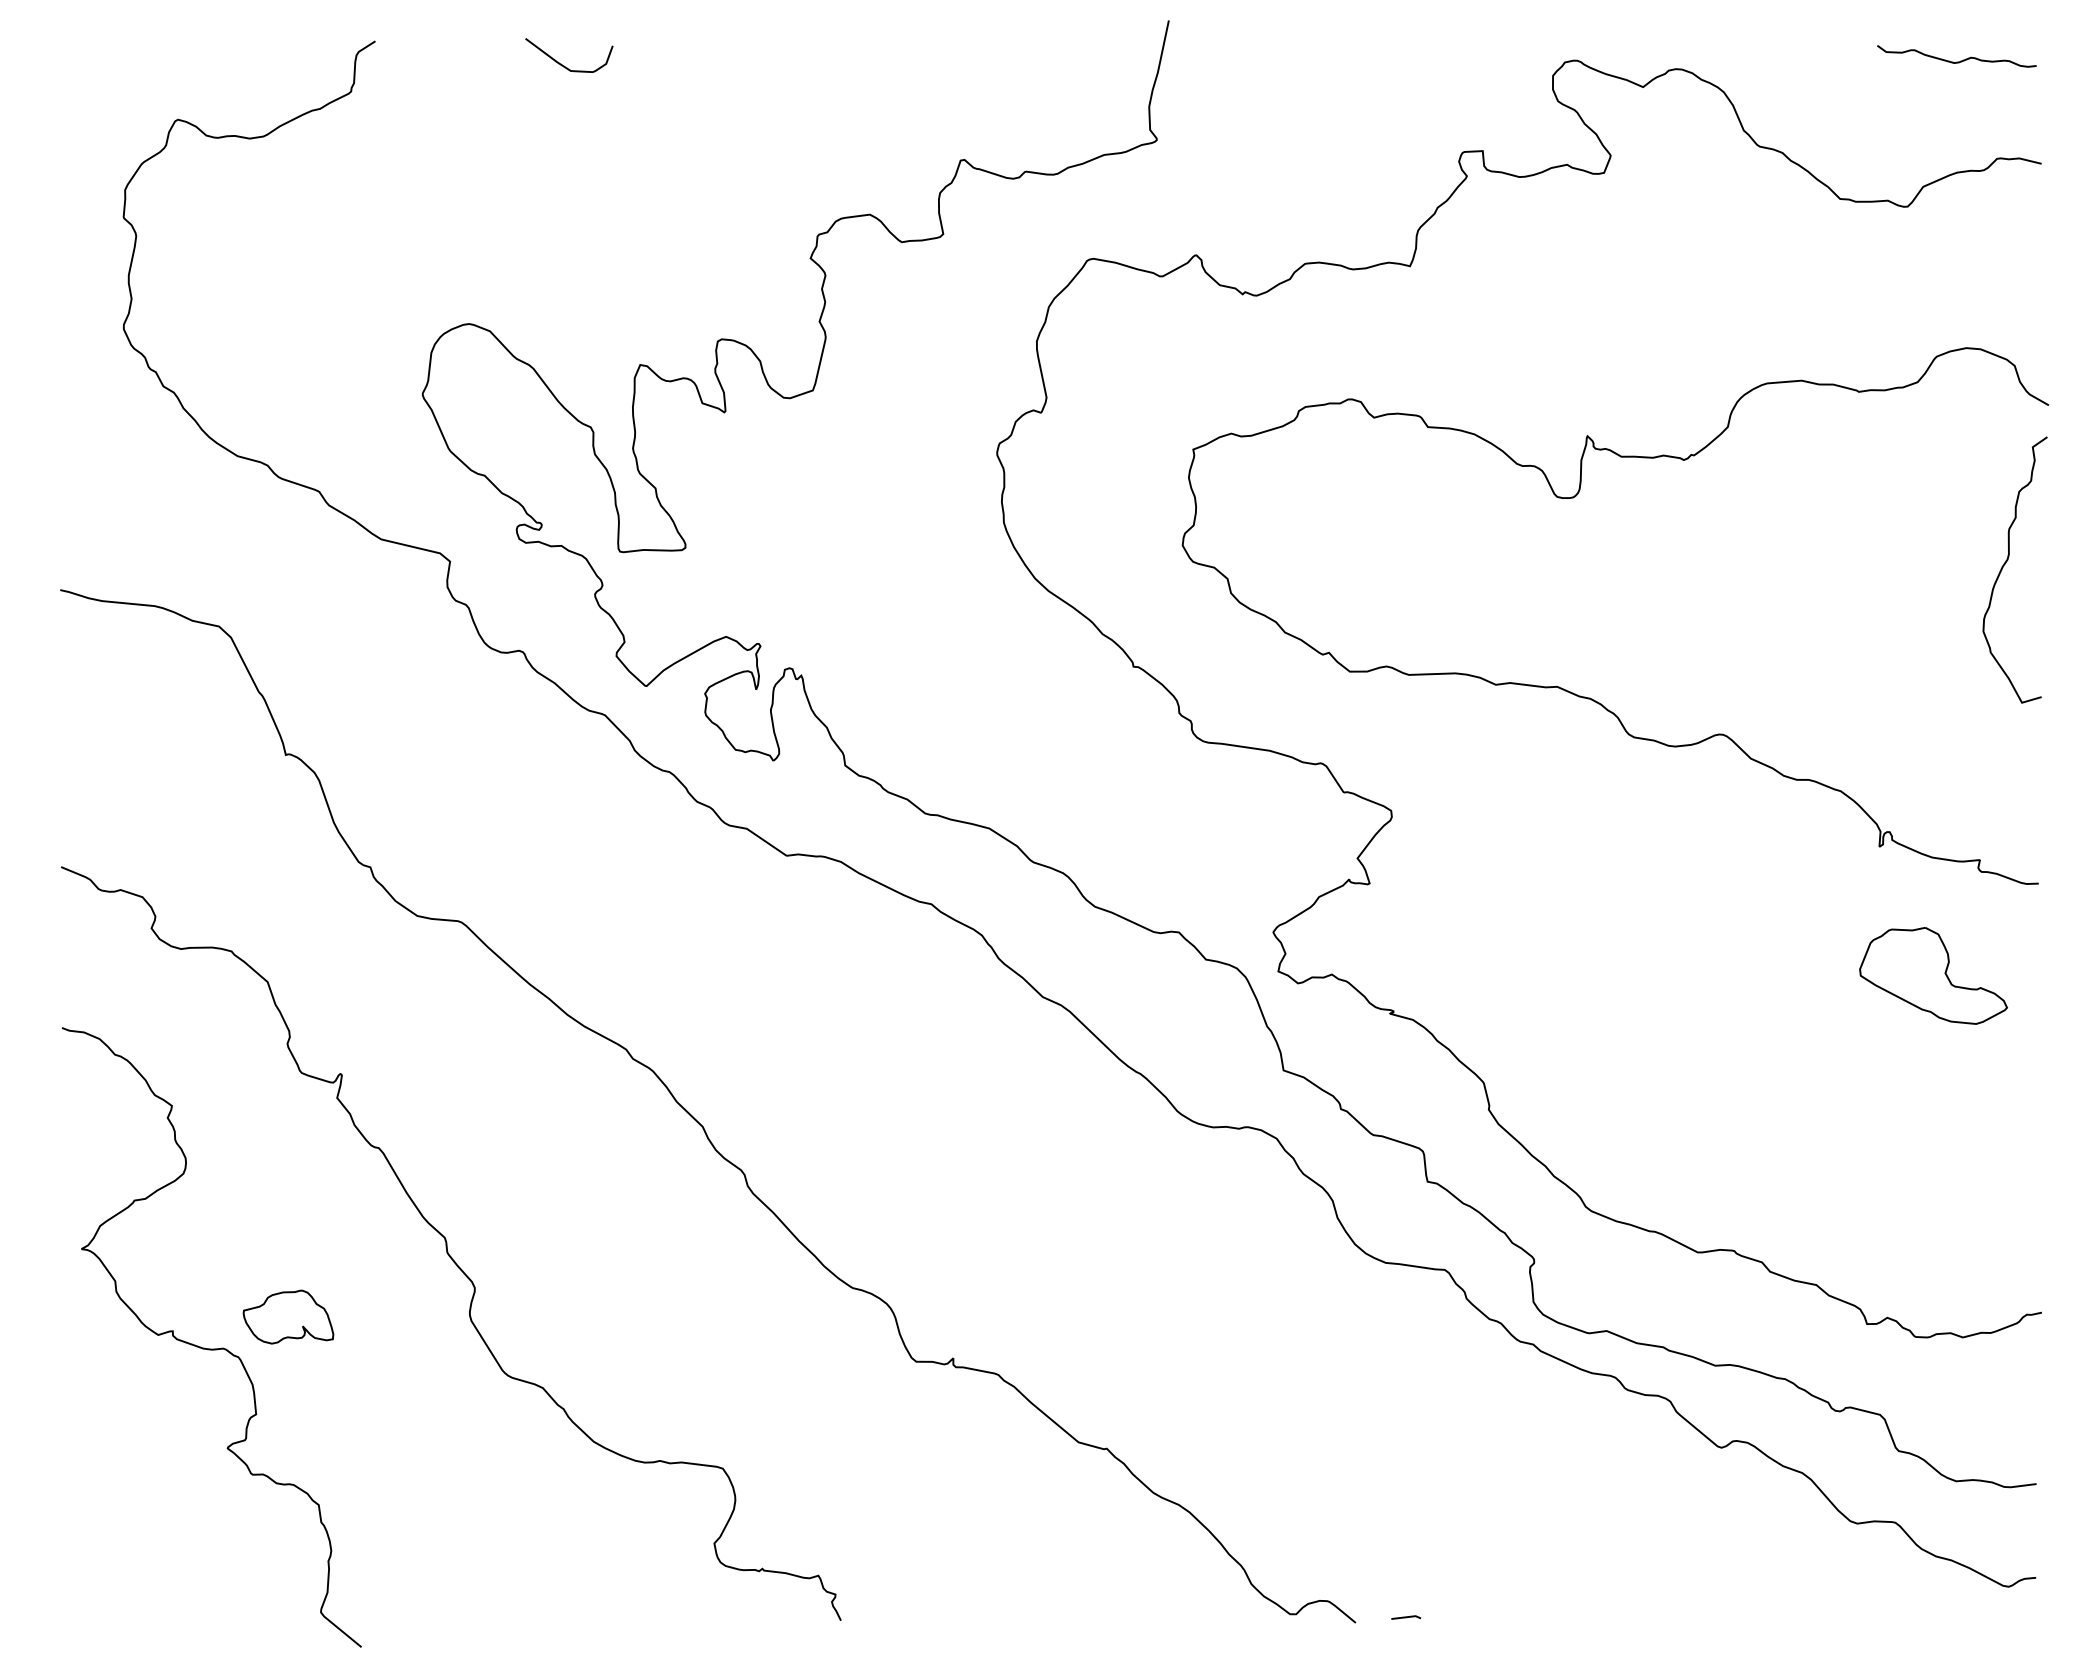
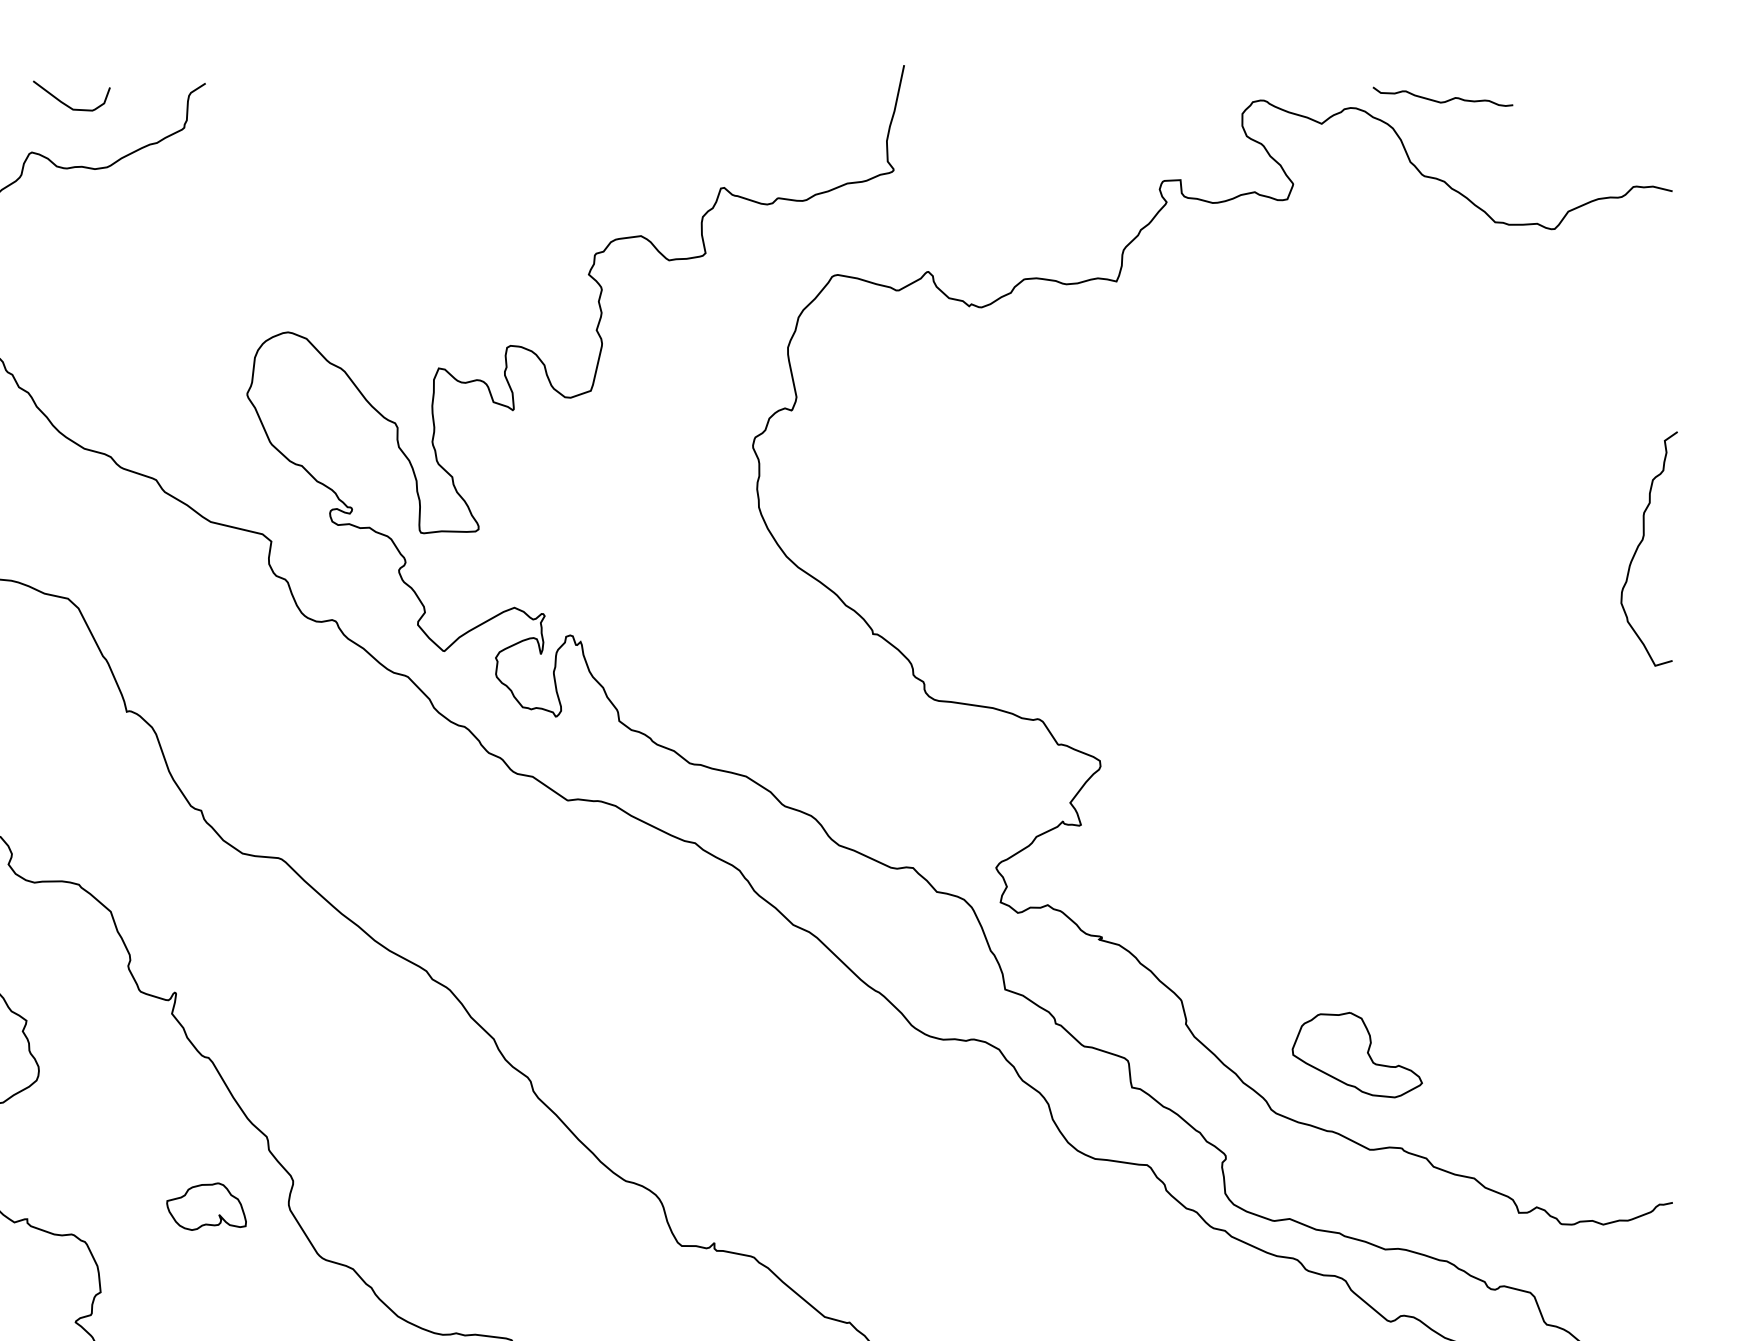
curve: (1956, 61) -> (1442, 101), moved
curve: (564, 65) -> (67, 104), moved
curve: (1590, 697) -> (1275, 661), removed
part: (1933, 975) -> (1357, 1054), moved
part: (288, 1316) -> (206, 1206), moved

